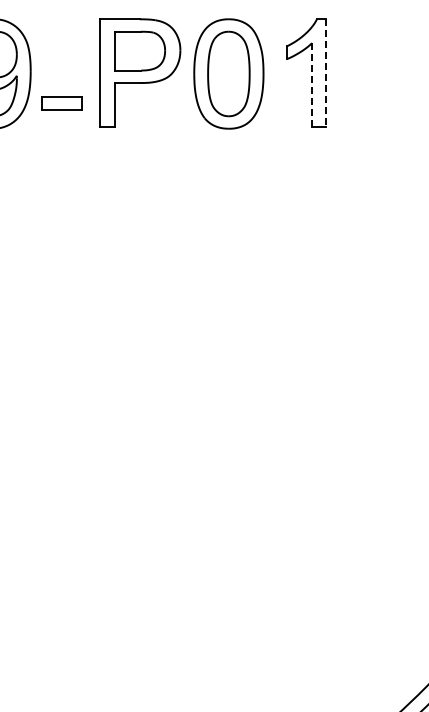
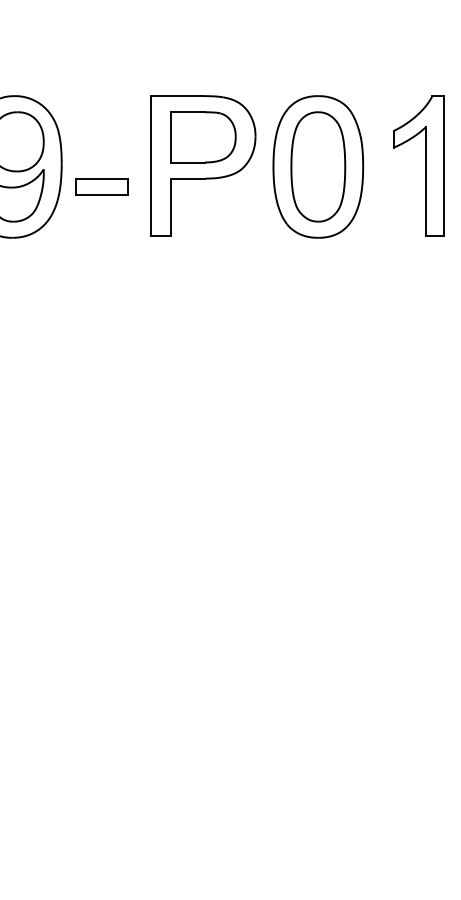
line: (325, 73) -> (443, 166), dashed -> solid
line: (312, 84) -> (426, 180), dashed -> solid
part: (61, 103) -> (101, 187), moved

